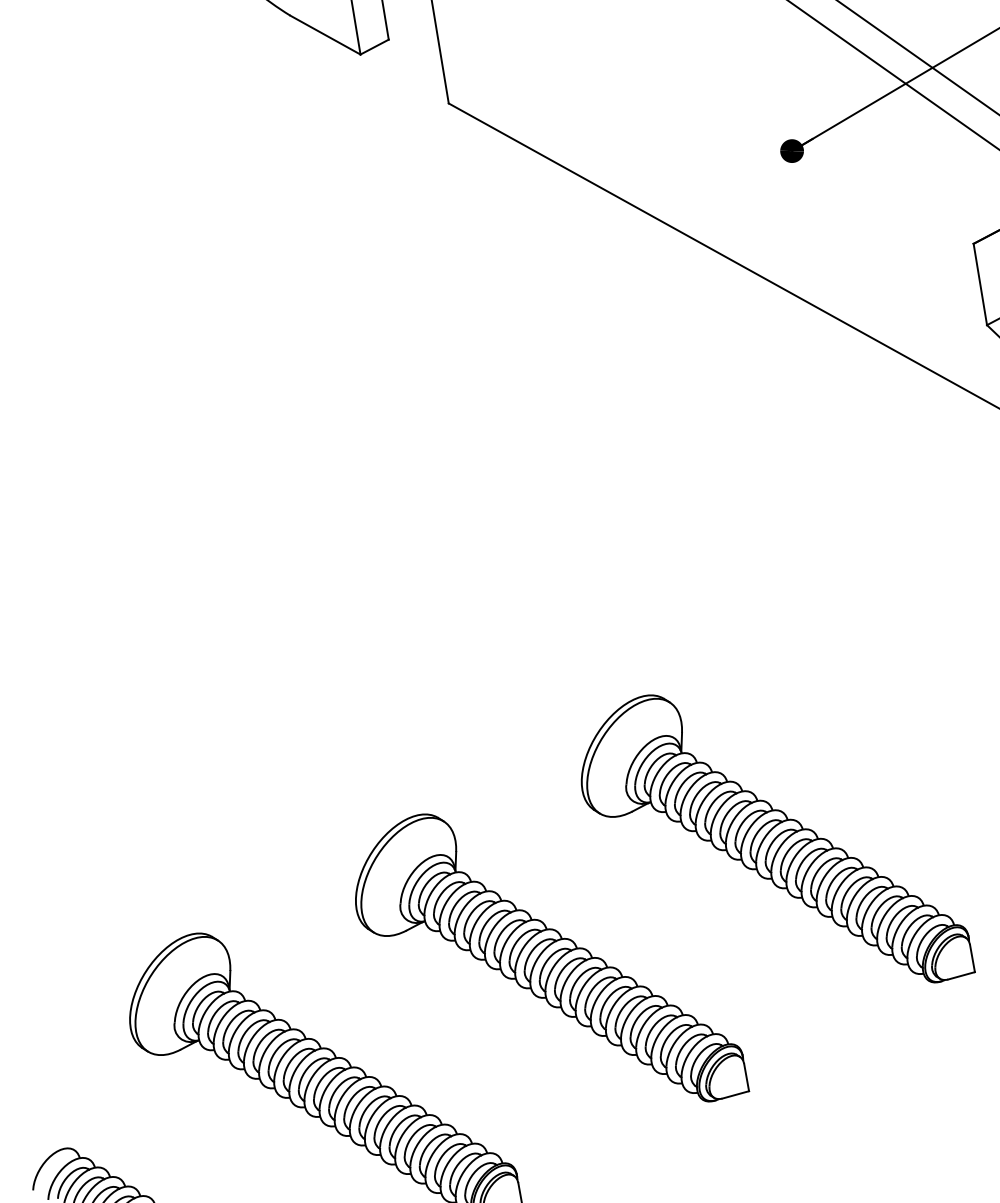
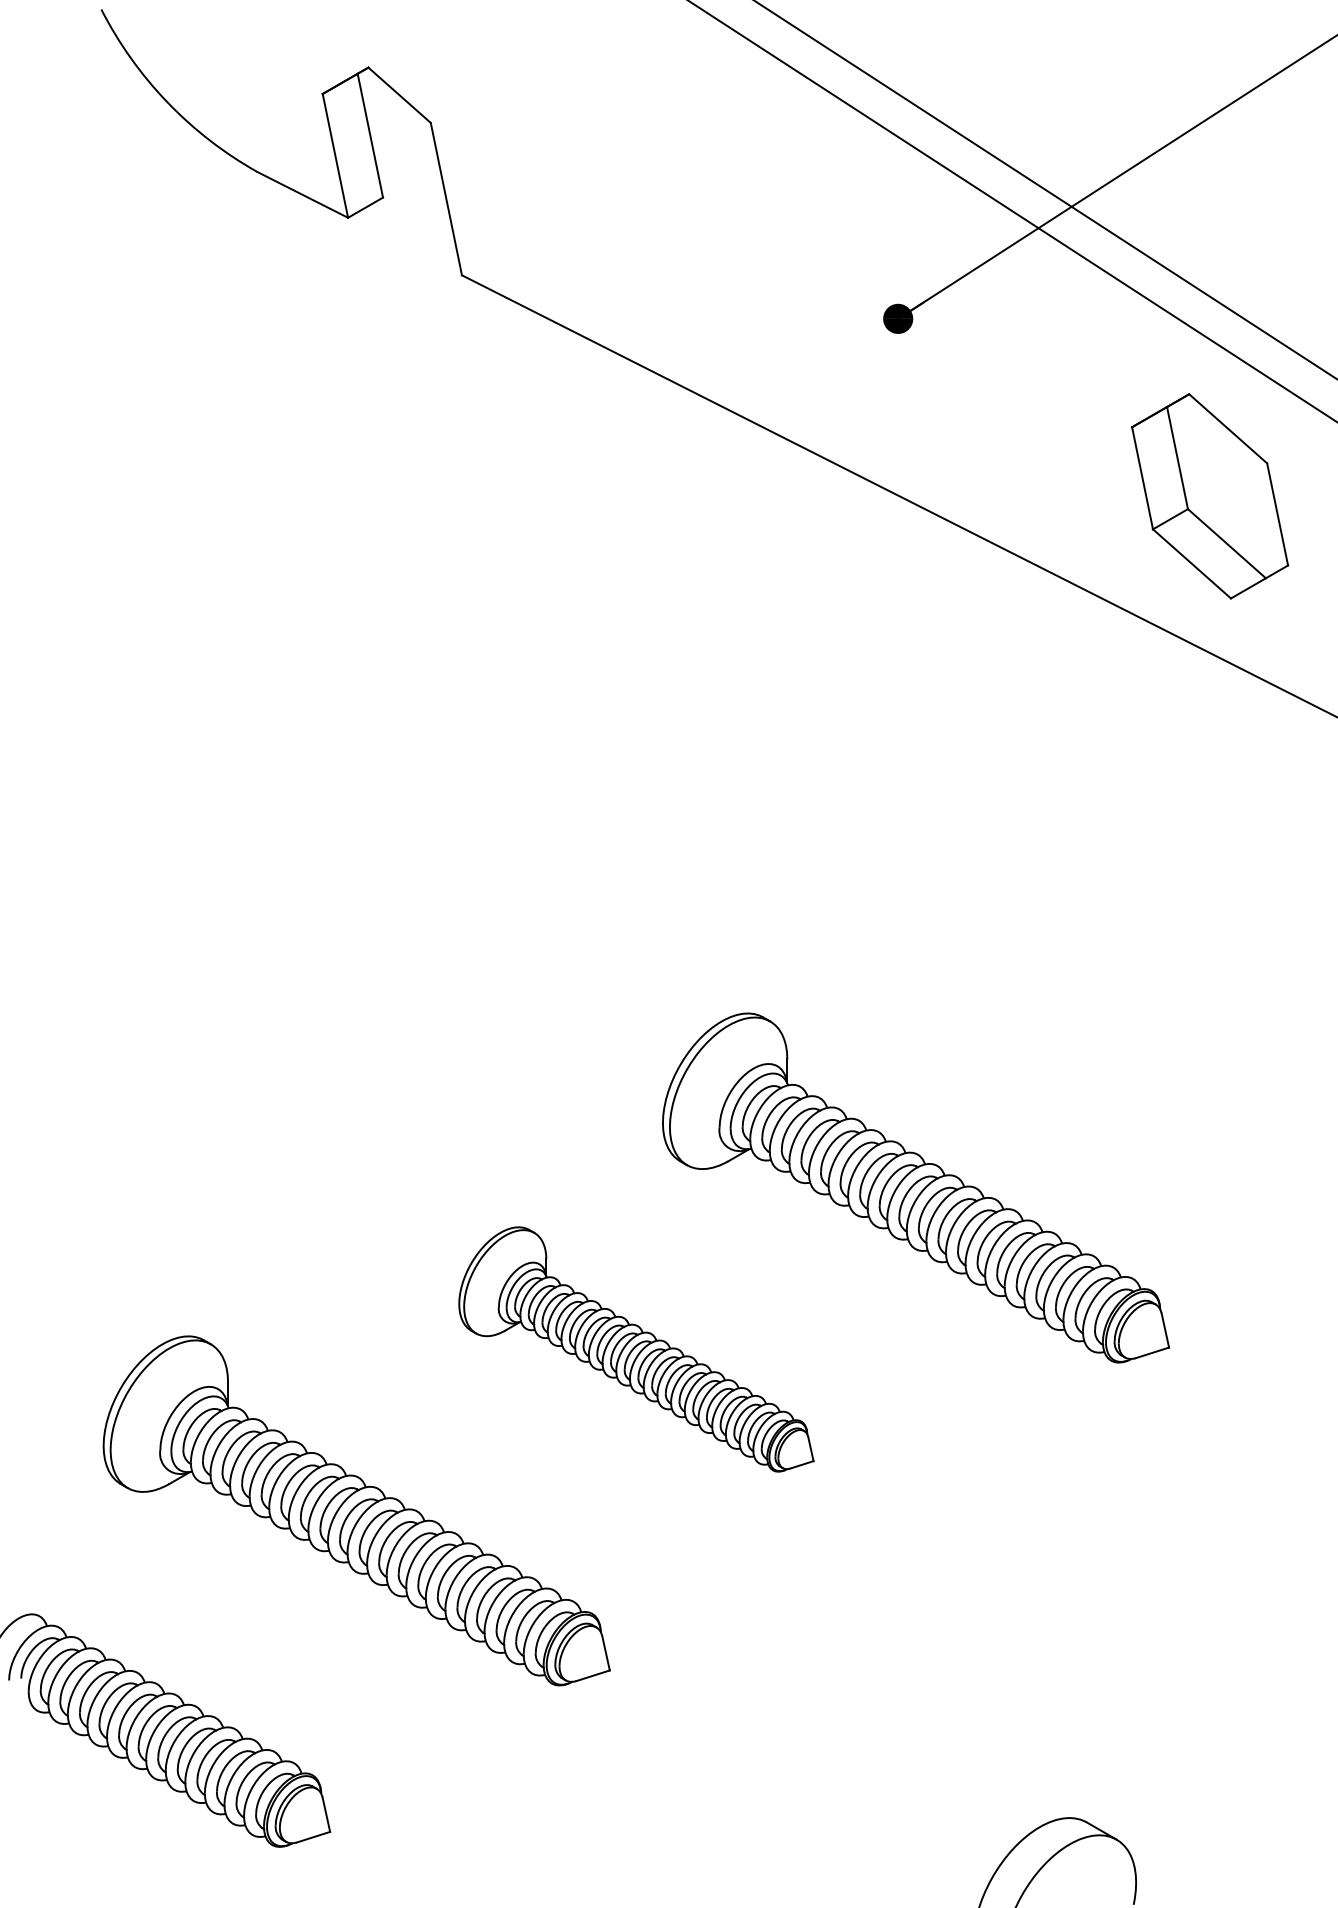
part: (554, 957) -> (636, 1349), size x0.7

